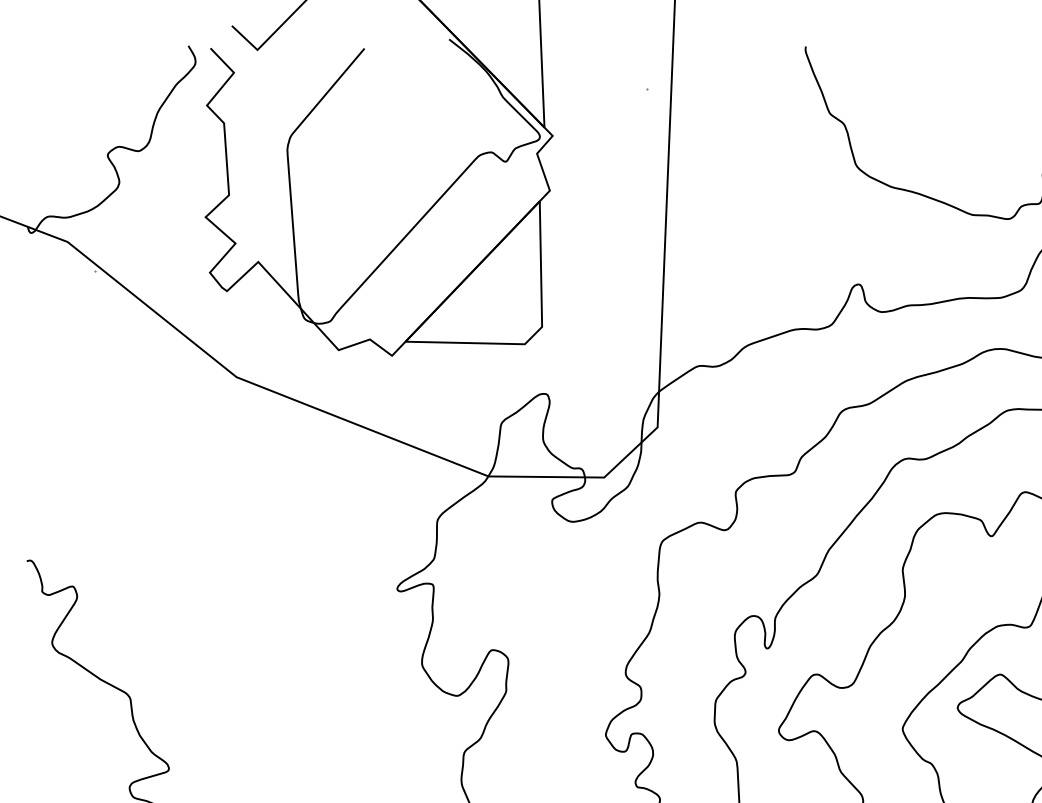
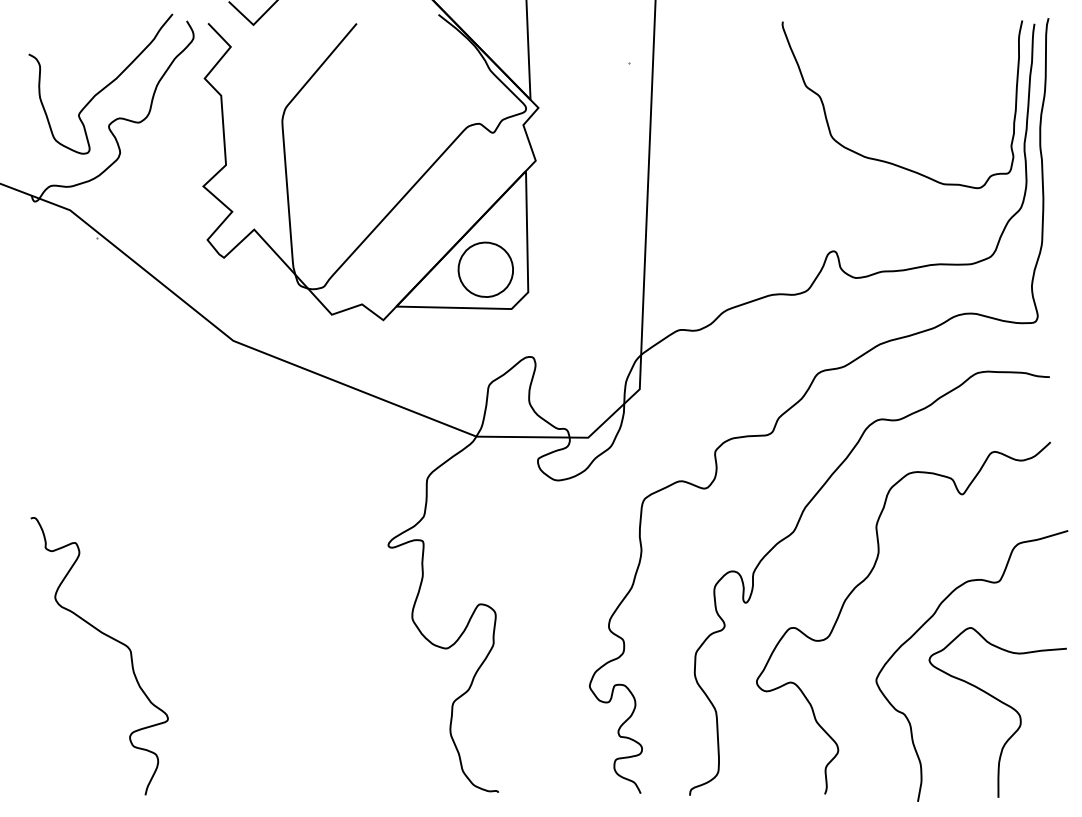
curve: (103, 113) -> (104, 86), added
part: (497, 303) -> (485, 269), added

